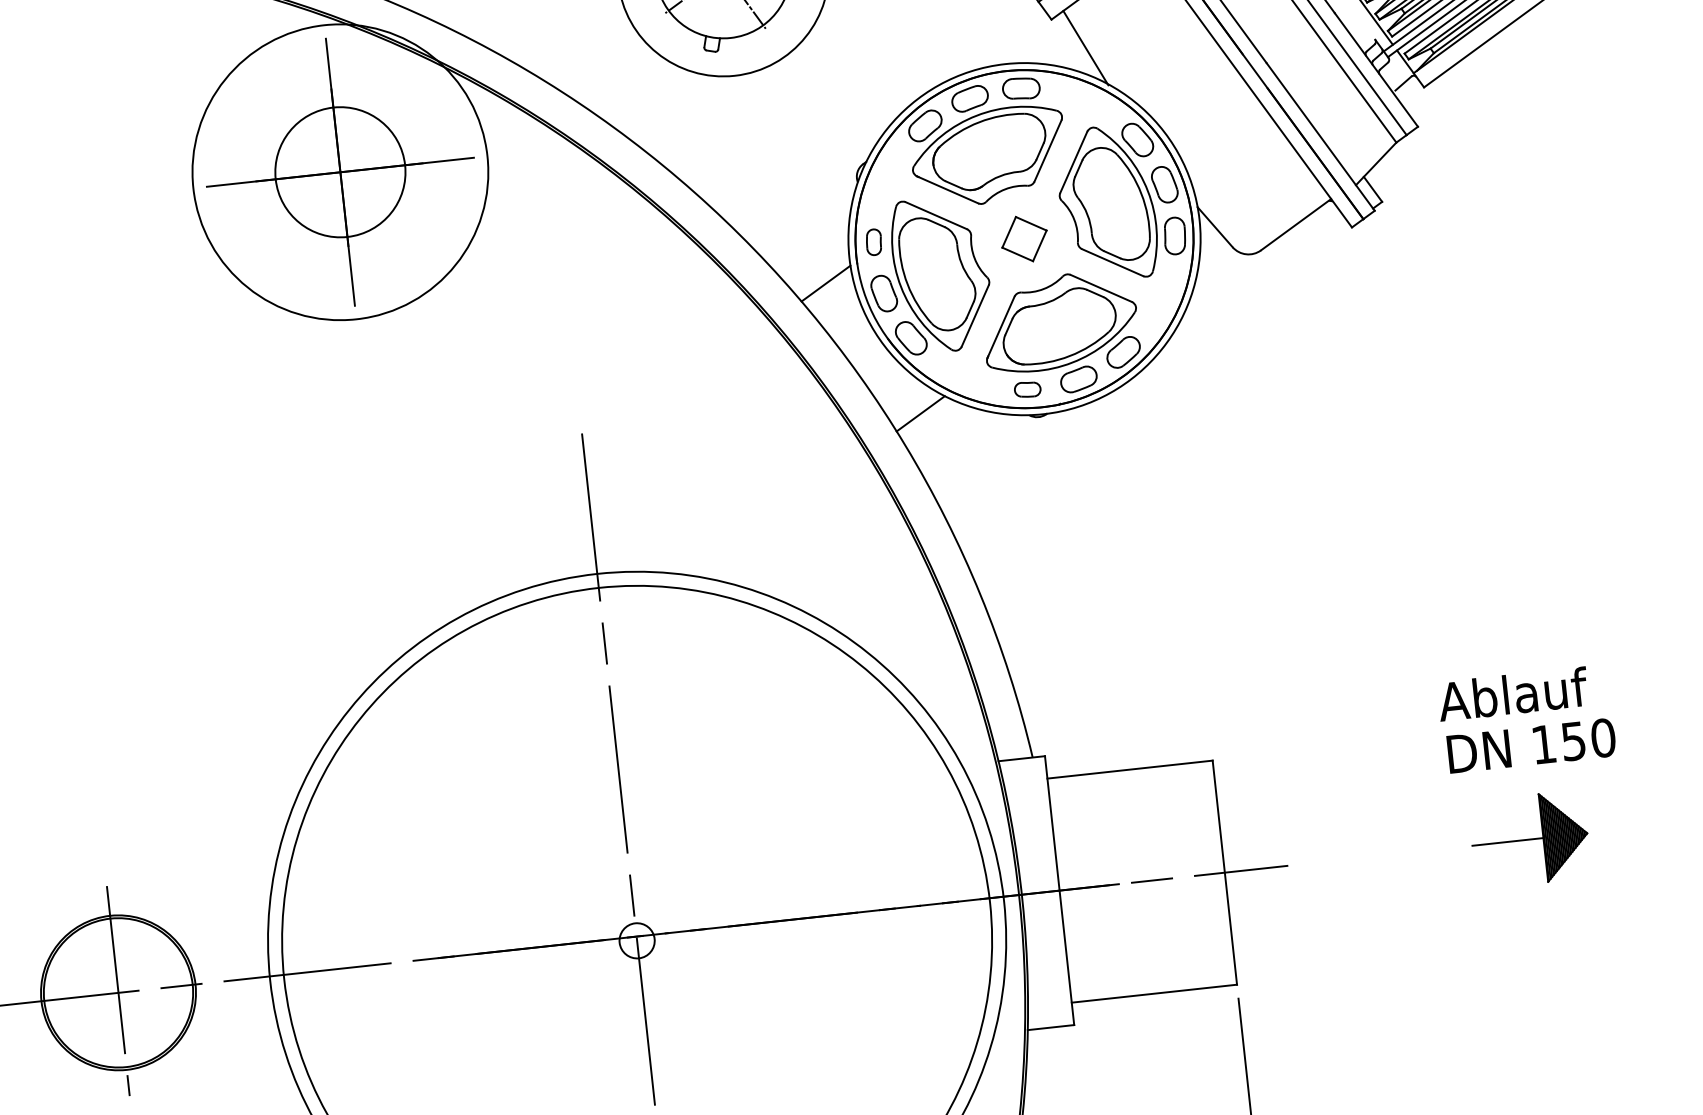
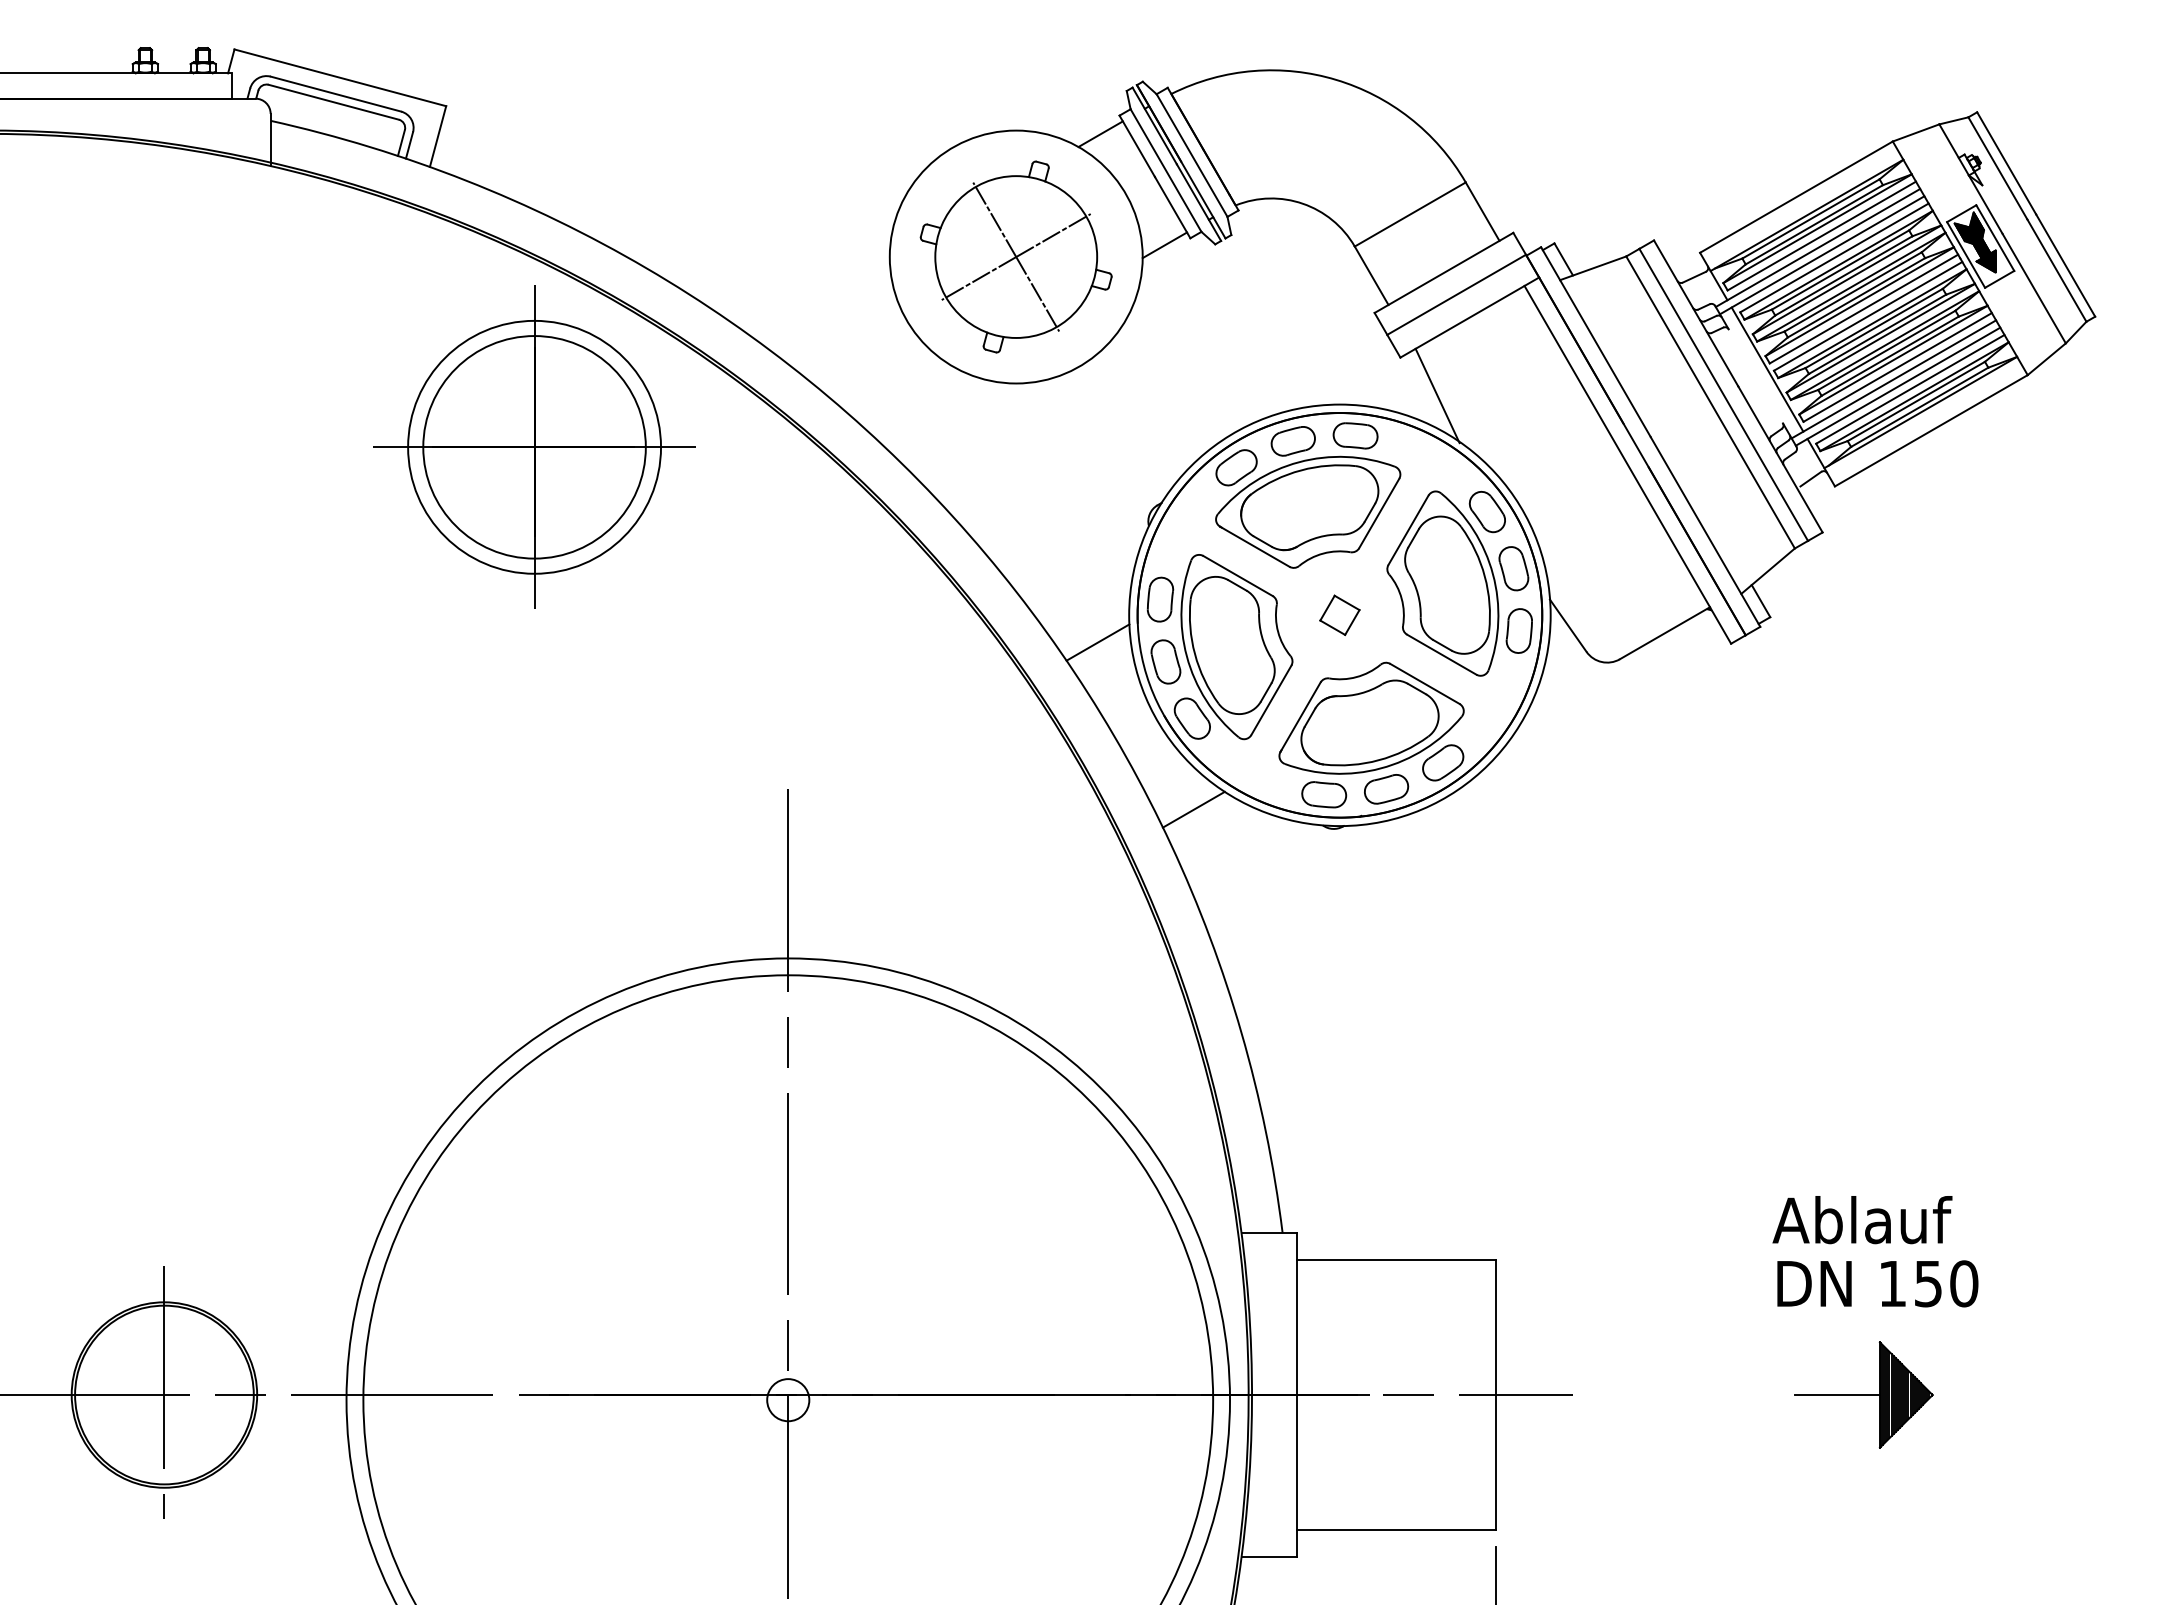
circle: (340, 171) -> (534, 446), size x0.71
circle: (340, 172) -> (534, 447), size x1.43
part: (1024, 239) -> (1339, 615), size x0.71
part: (874, 242) -> (1160, 599), size x1.43
part: (1027, 389) -> (1324, 794), size x1.43

